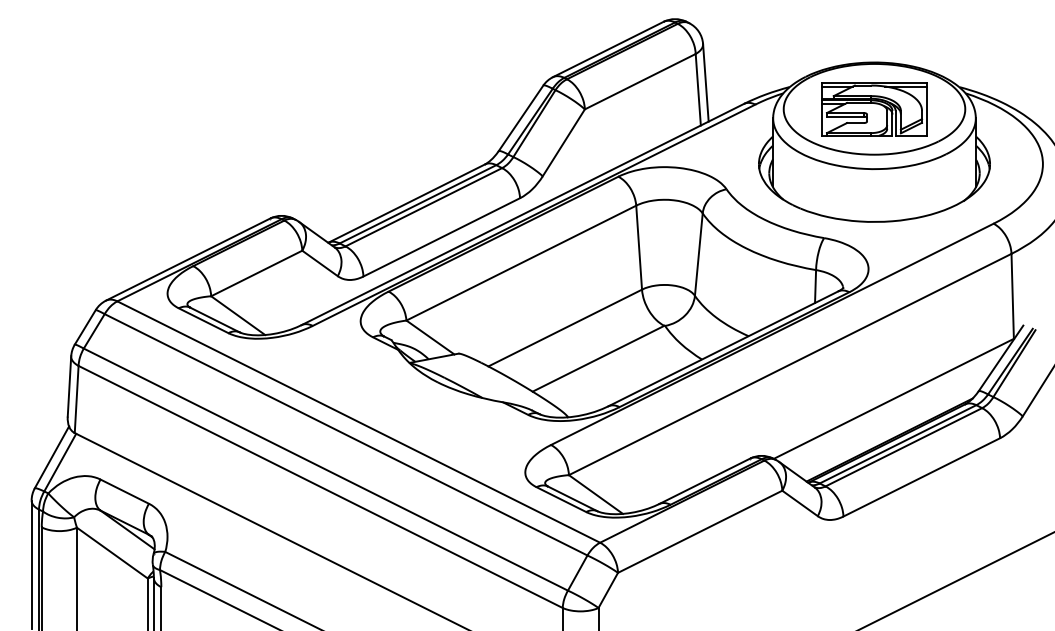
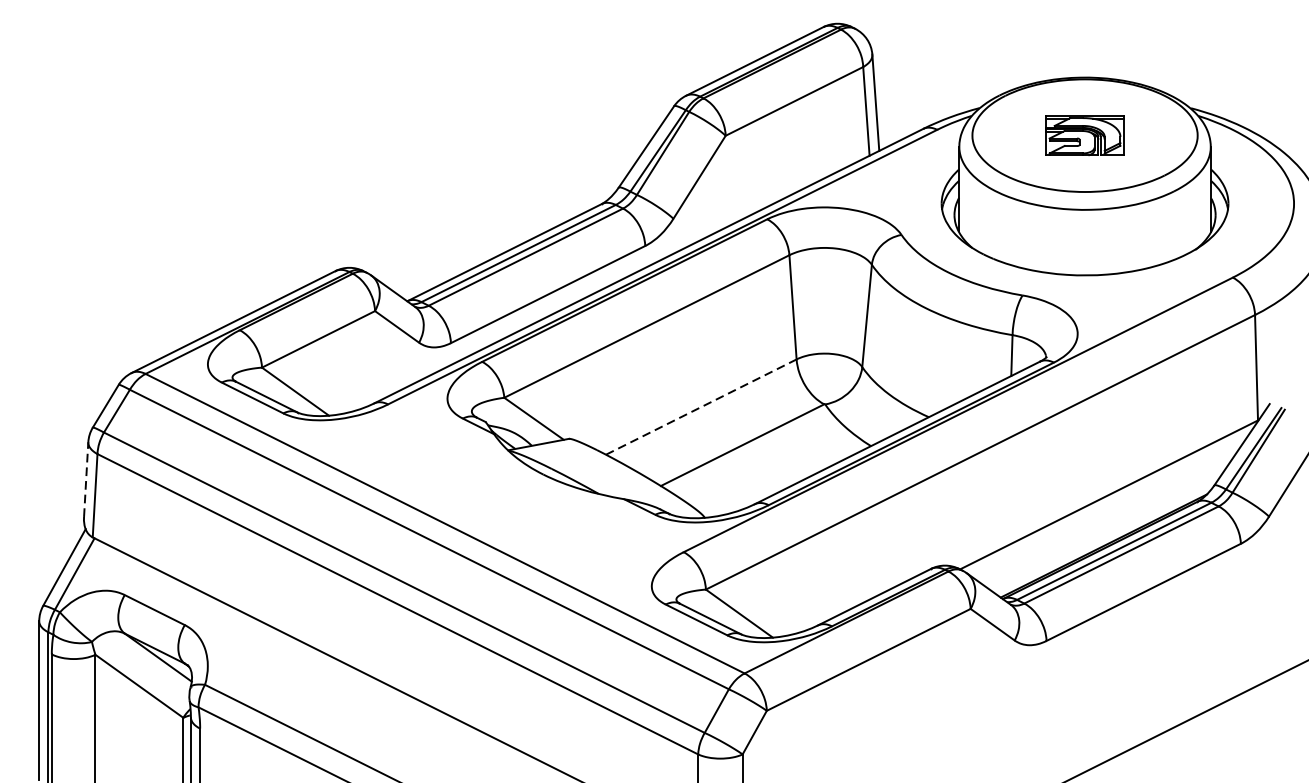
part: (874, 109) -> (1085, 135), size x0.6
line: (565, 328) -> (701, 407), solid -> dashed
line: (69, 385) -> (86, 478), solid -> dashed

